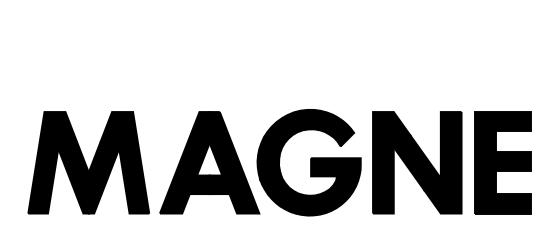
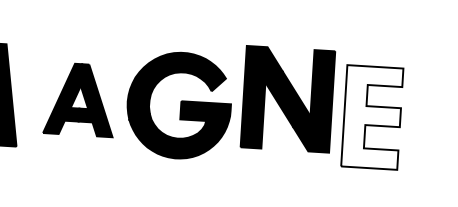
part: (209, 162) -> (79, 99), size x0.7
part: (417, 162) -> (288, 99), moved
fill: (502, 162) -> (372, 117), removed

